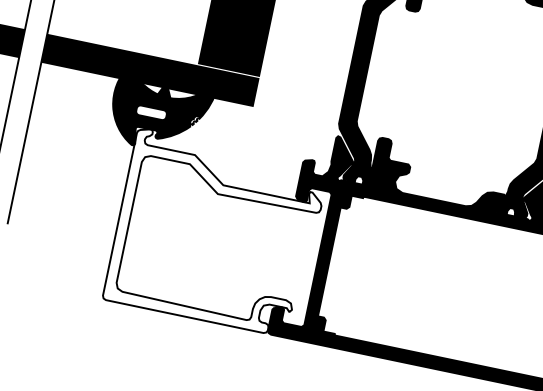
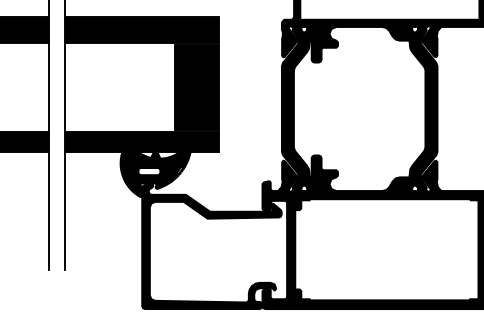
fill: (215, 233) -> (211, 246), added

